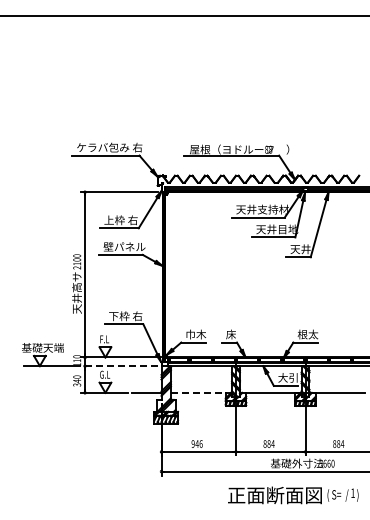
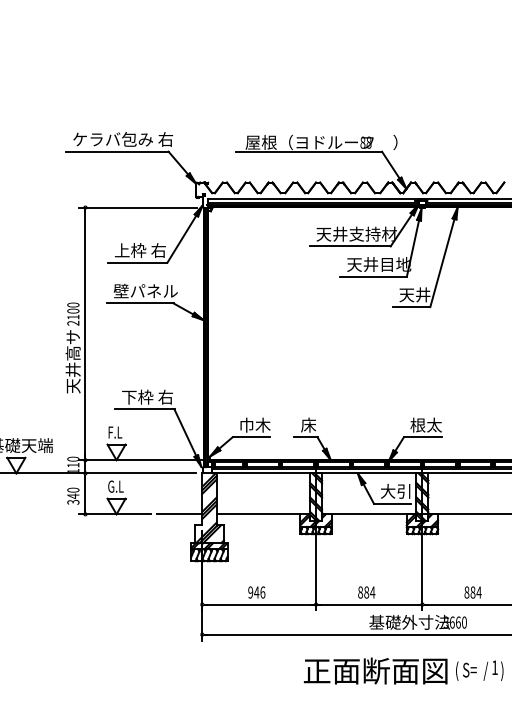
line: (118, 366) -> (136, 474), dashed -> solid
line: (198, 392) -> (258, 513), dashed -> solid

